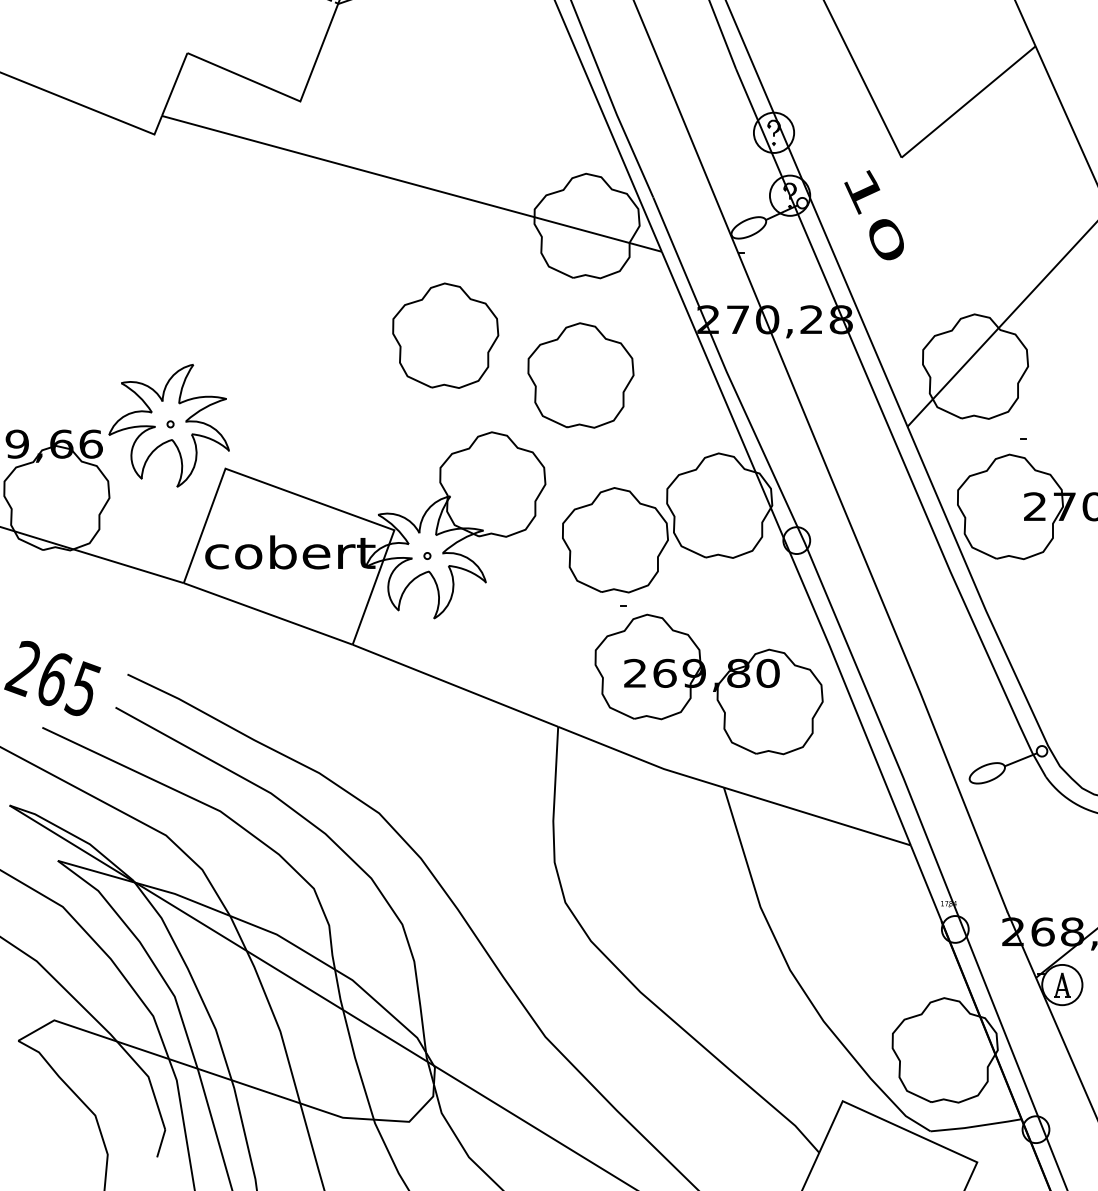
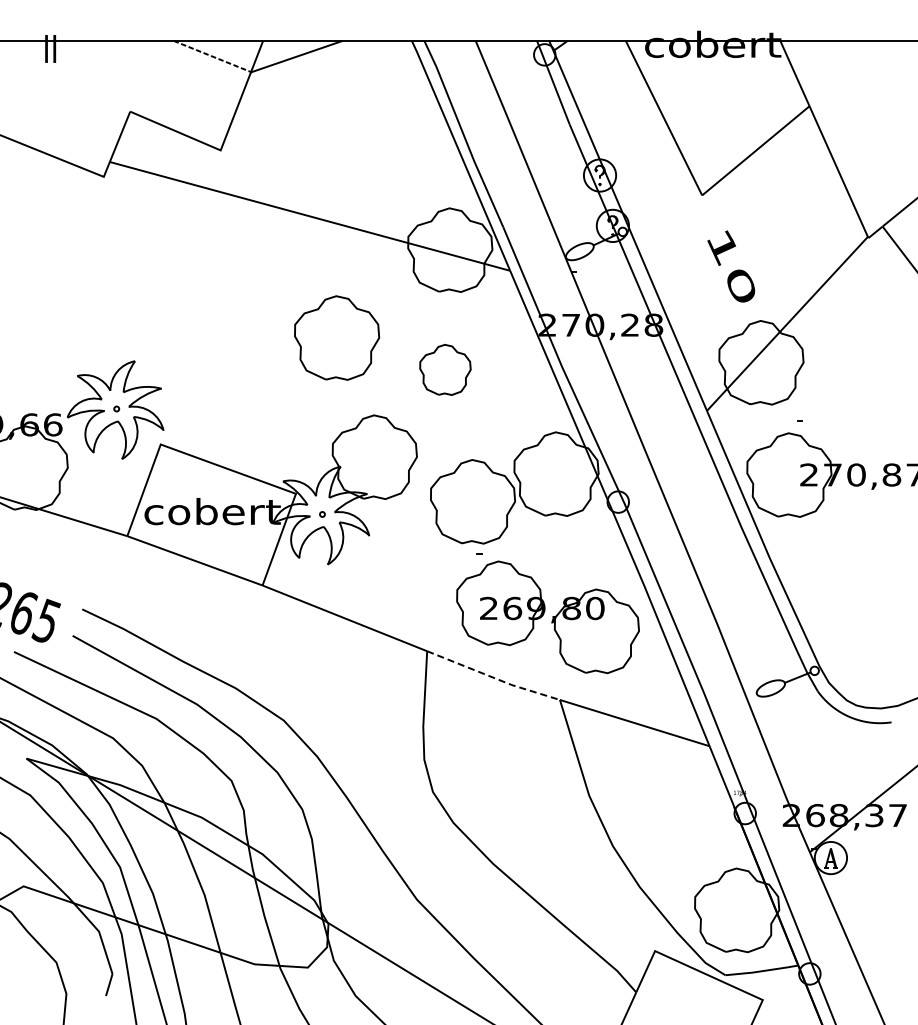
text: (873, 215) -> (730, 266), moved
part: (581, 375) -> (445, 369), size x0.6
line: (640, 759) -> (493, 677), solid -> dashed

